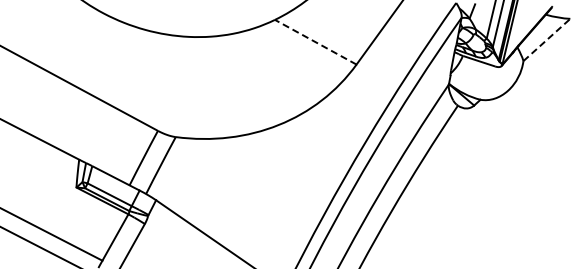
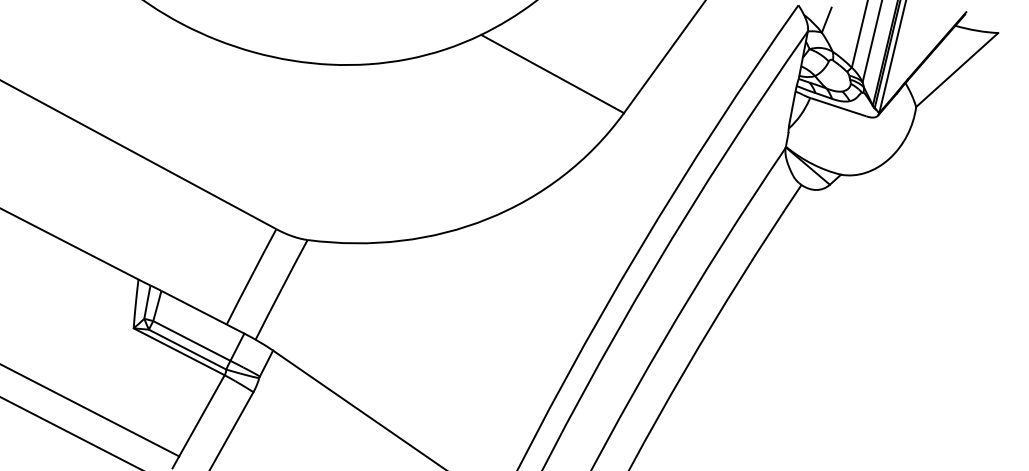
line: (546, 39) -> (956, 69), dashed -> solid
line: (315, 42) -> (552, 74), dashed -> solid

